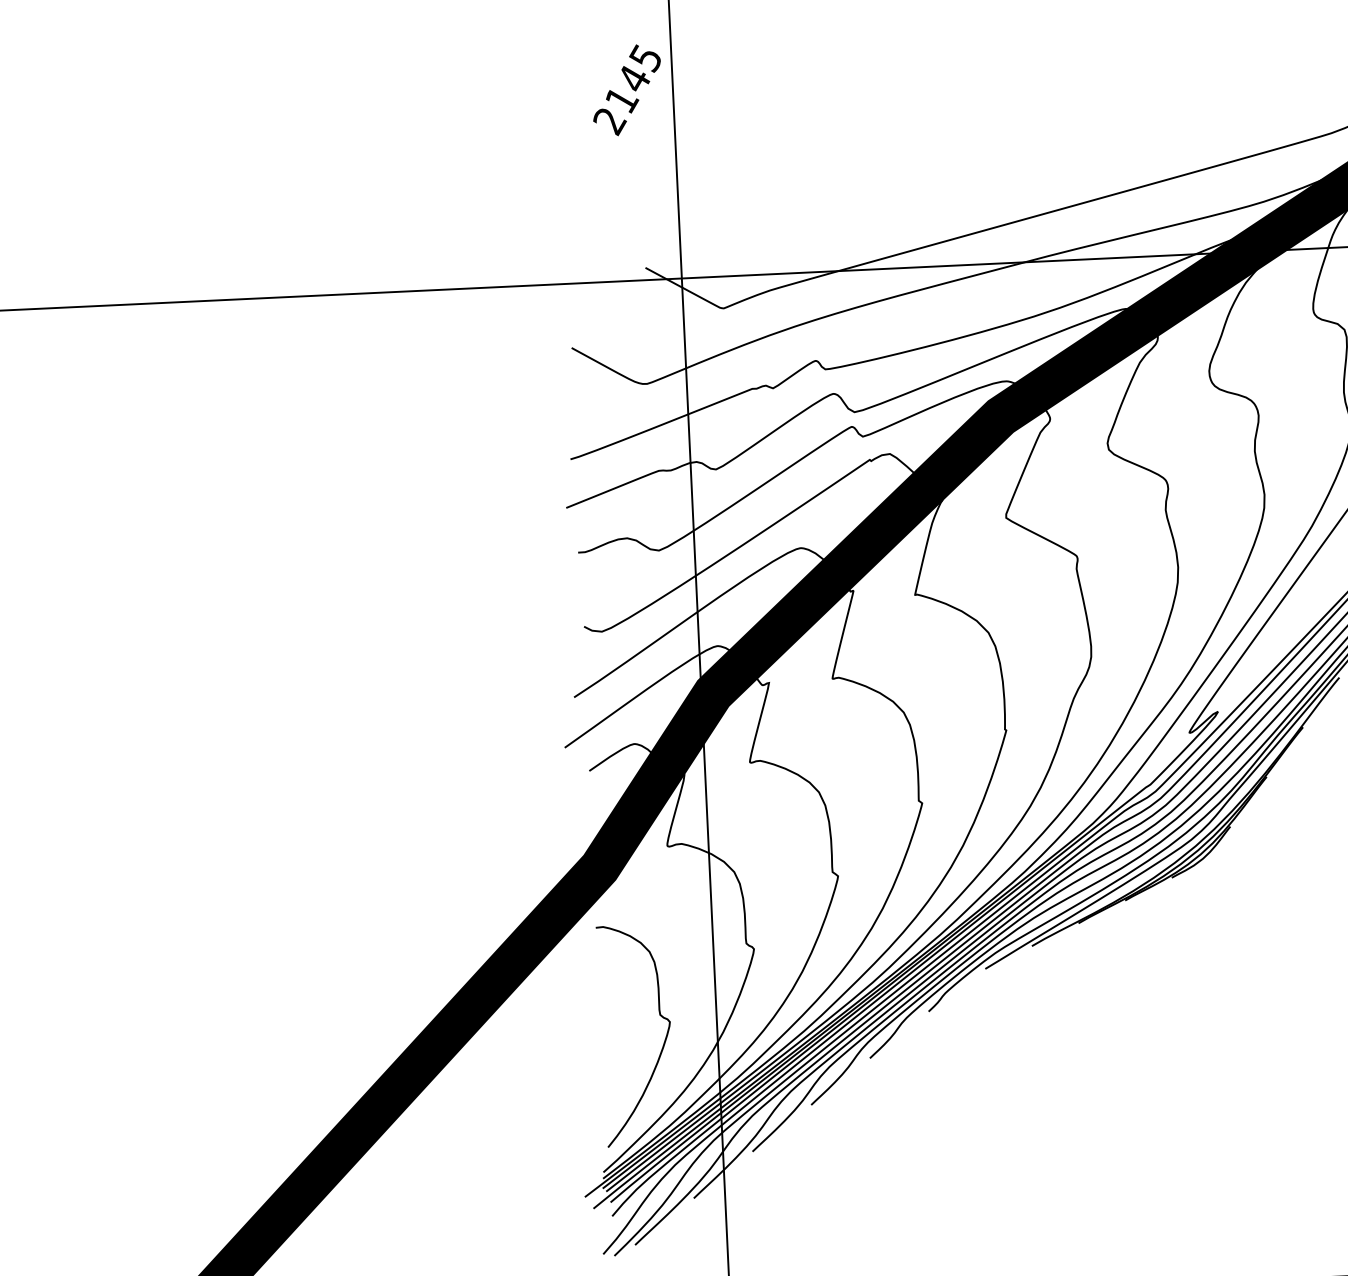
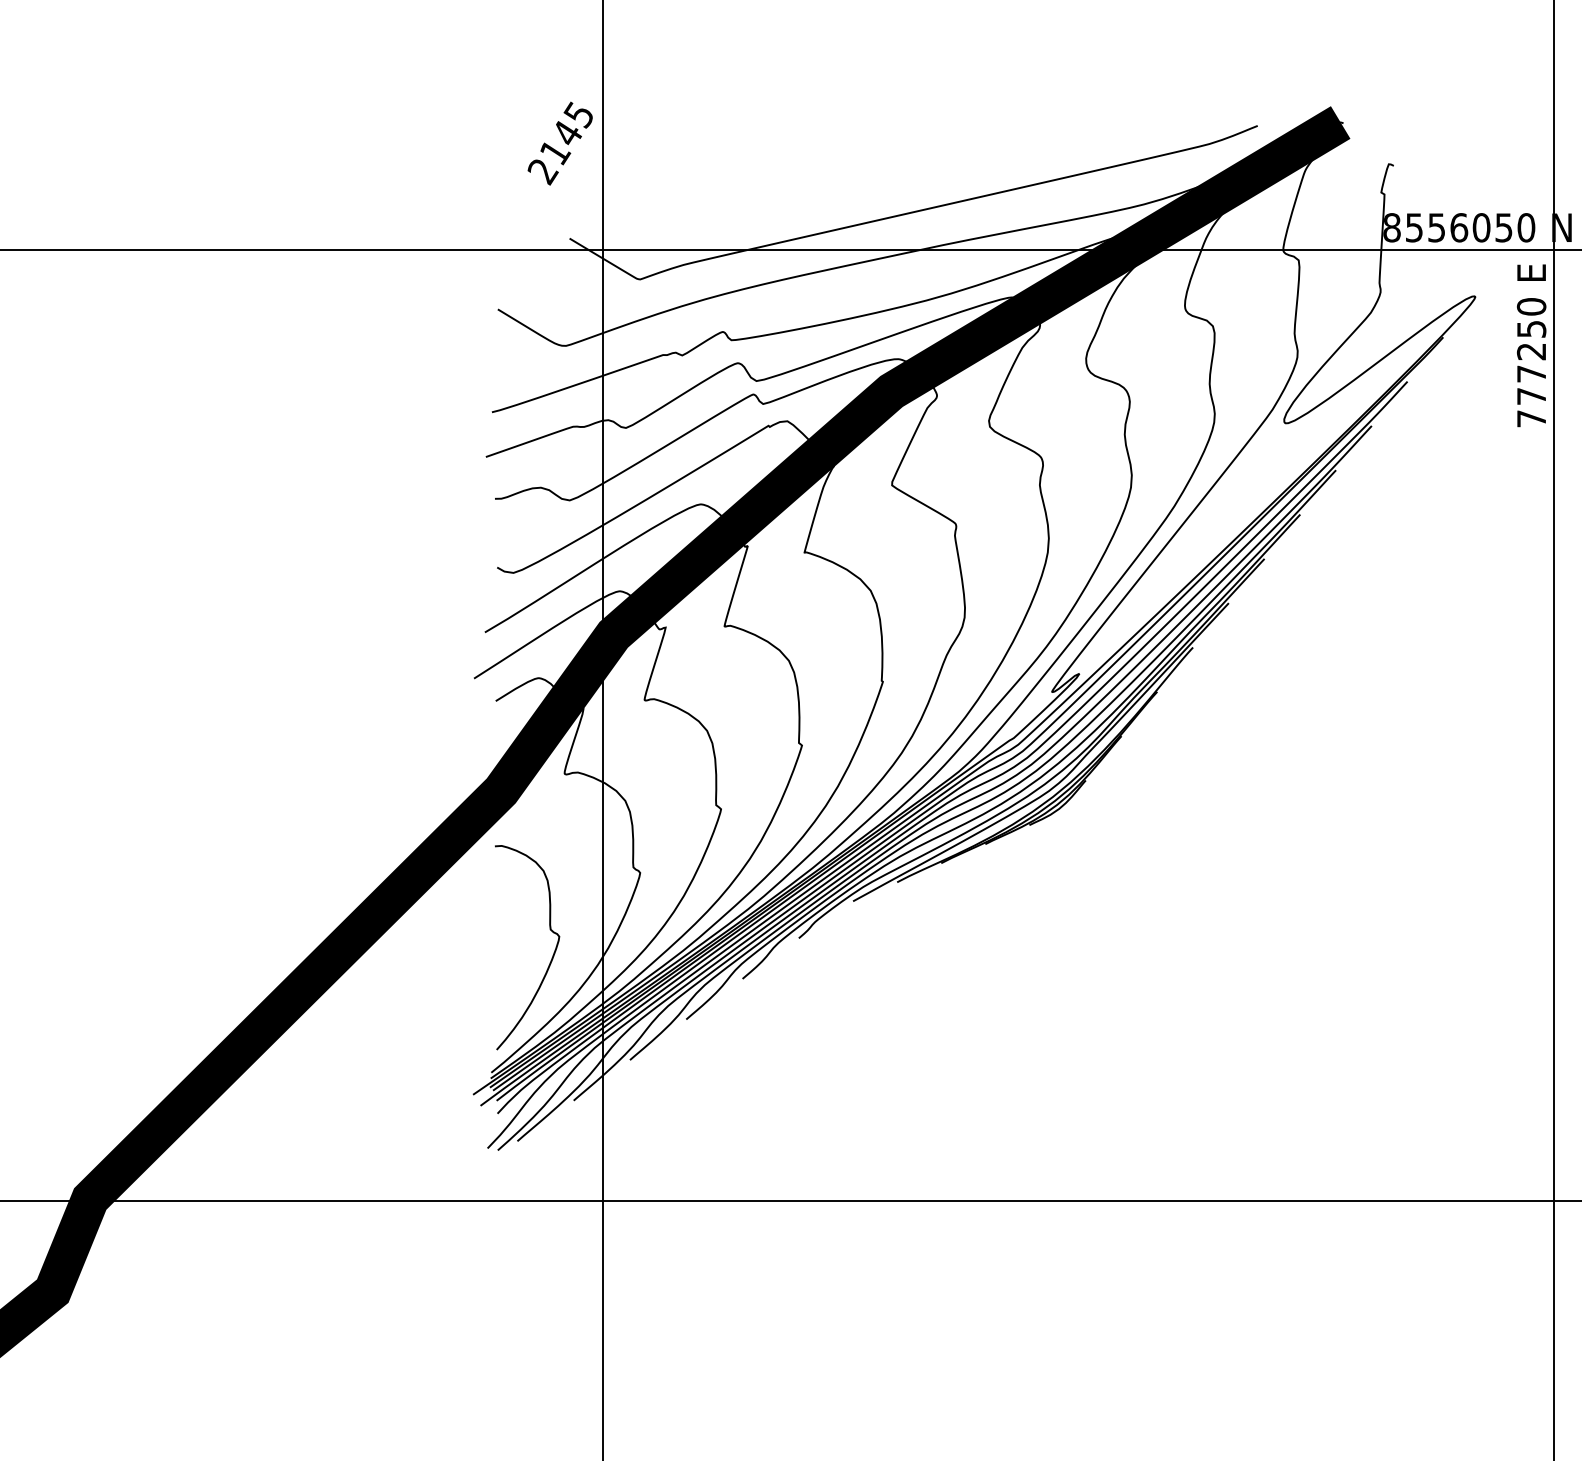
text: (626, 90) -> (559, 143), moved

